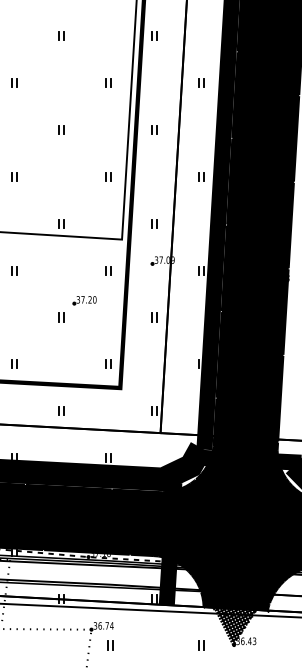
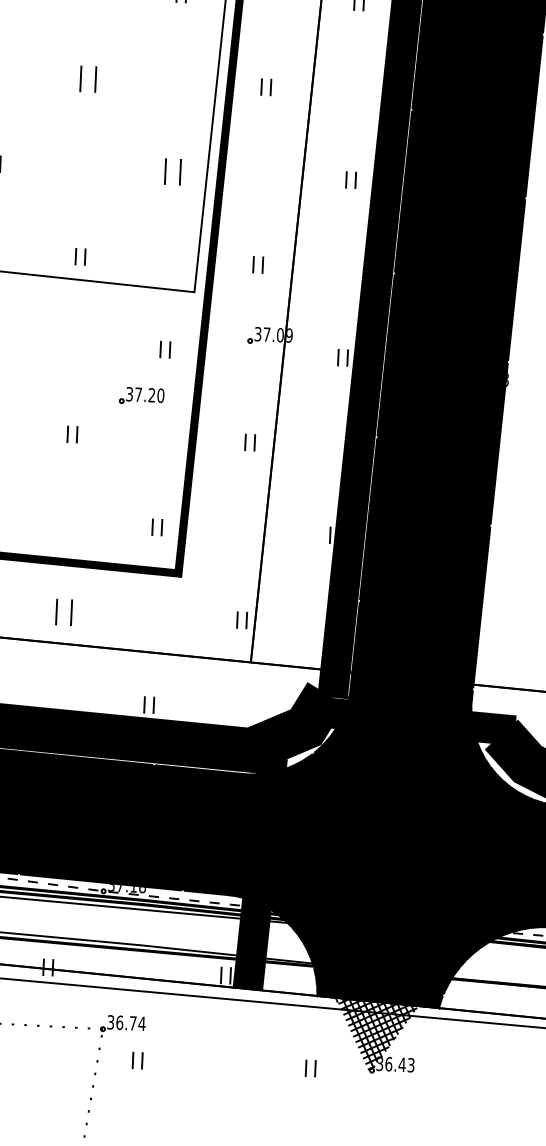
part: (61, 129) -> (89, 78), size x1.6
part: (108, 176) -> (174, 171), size x1.6
part: (84, 300) -> (141, 396), moved
part: (61, 410) -> (64, 611), size x1.6

